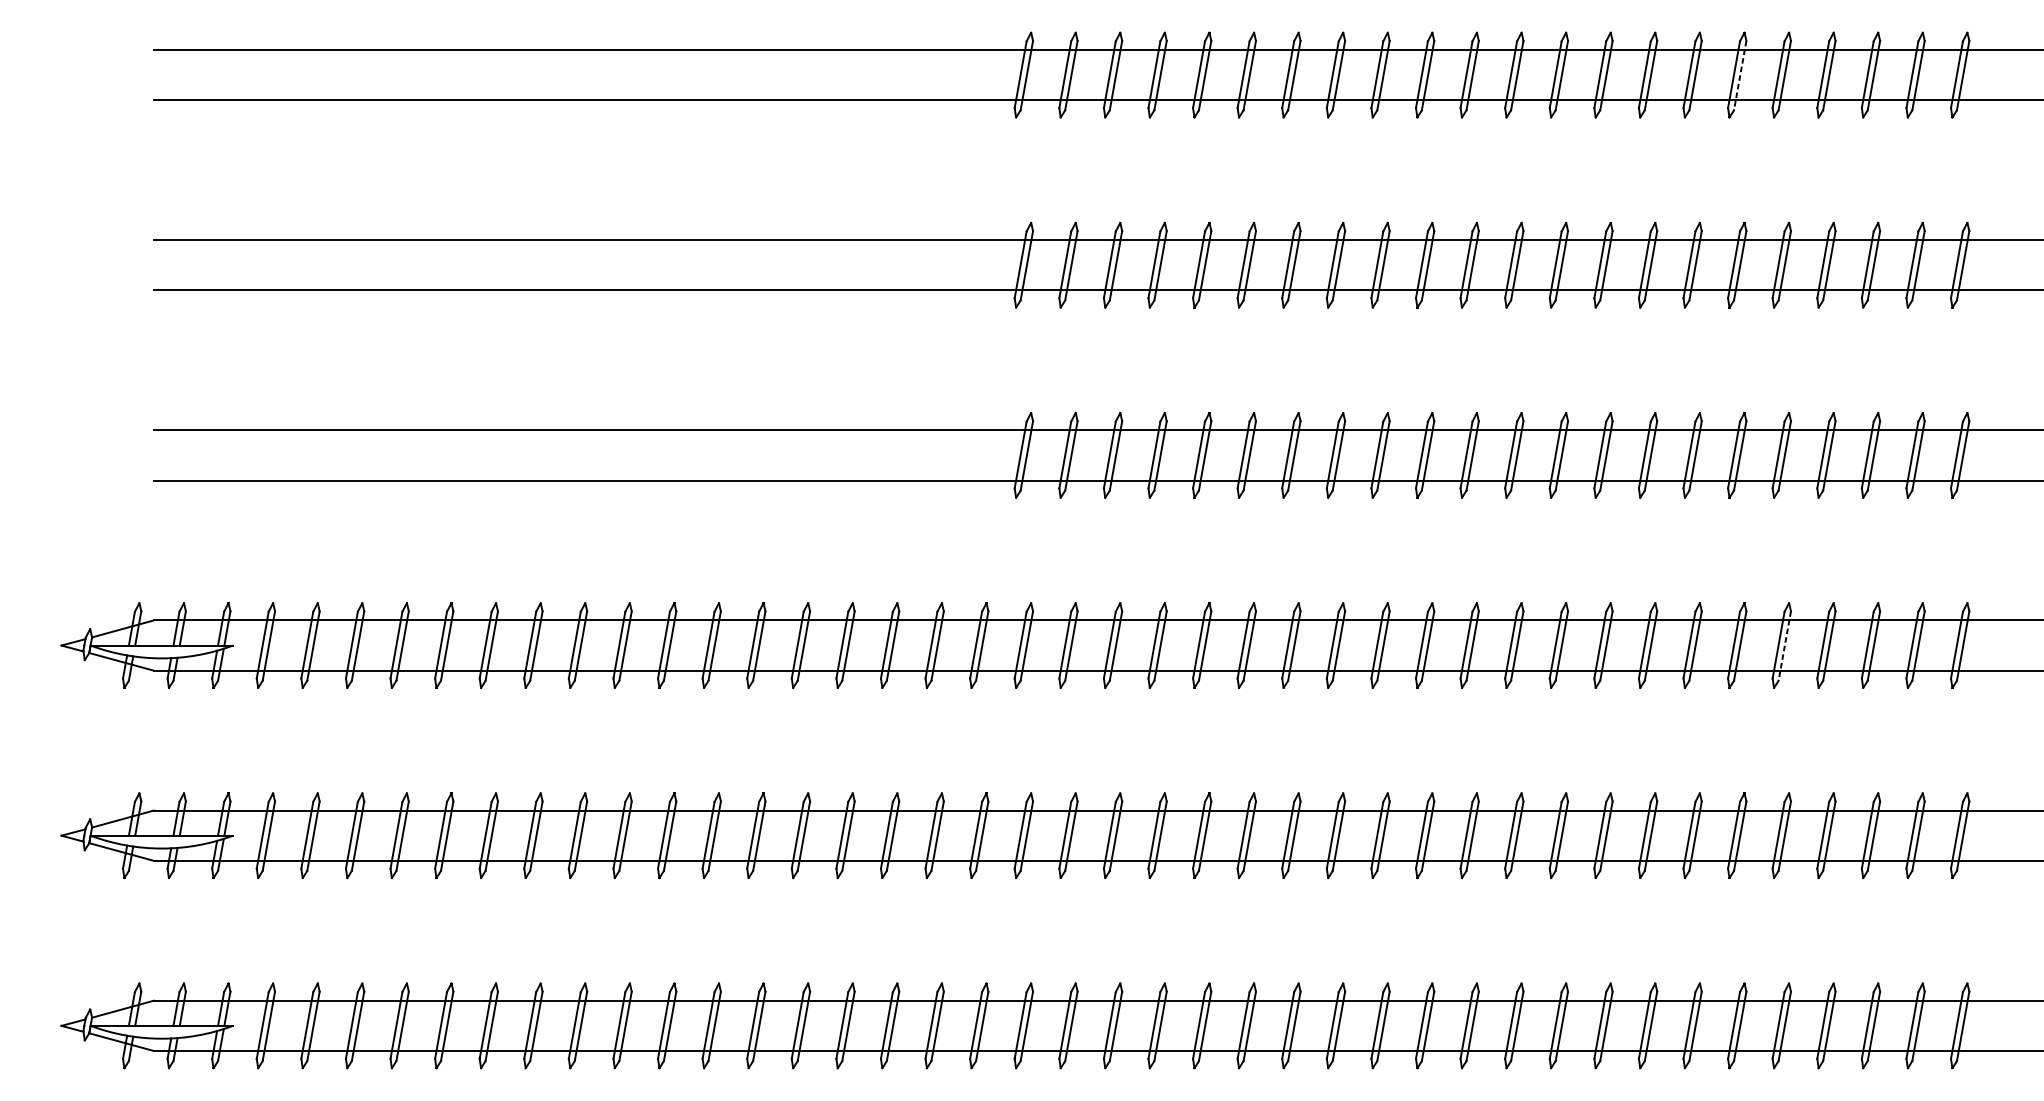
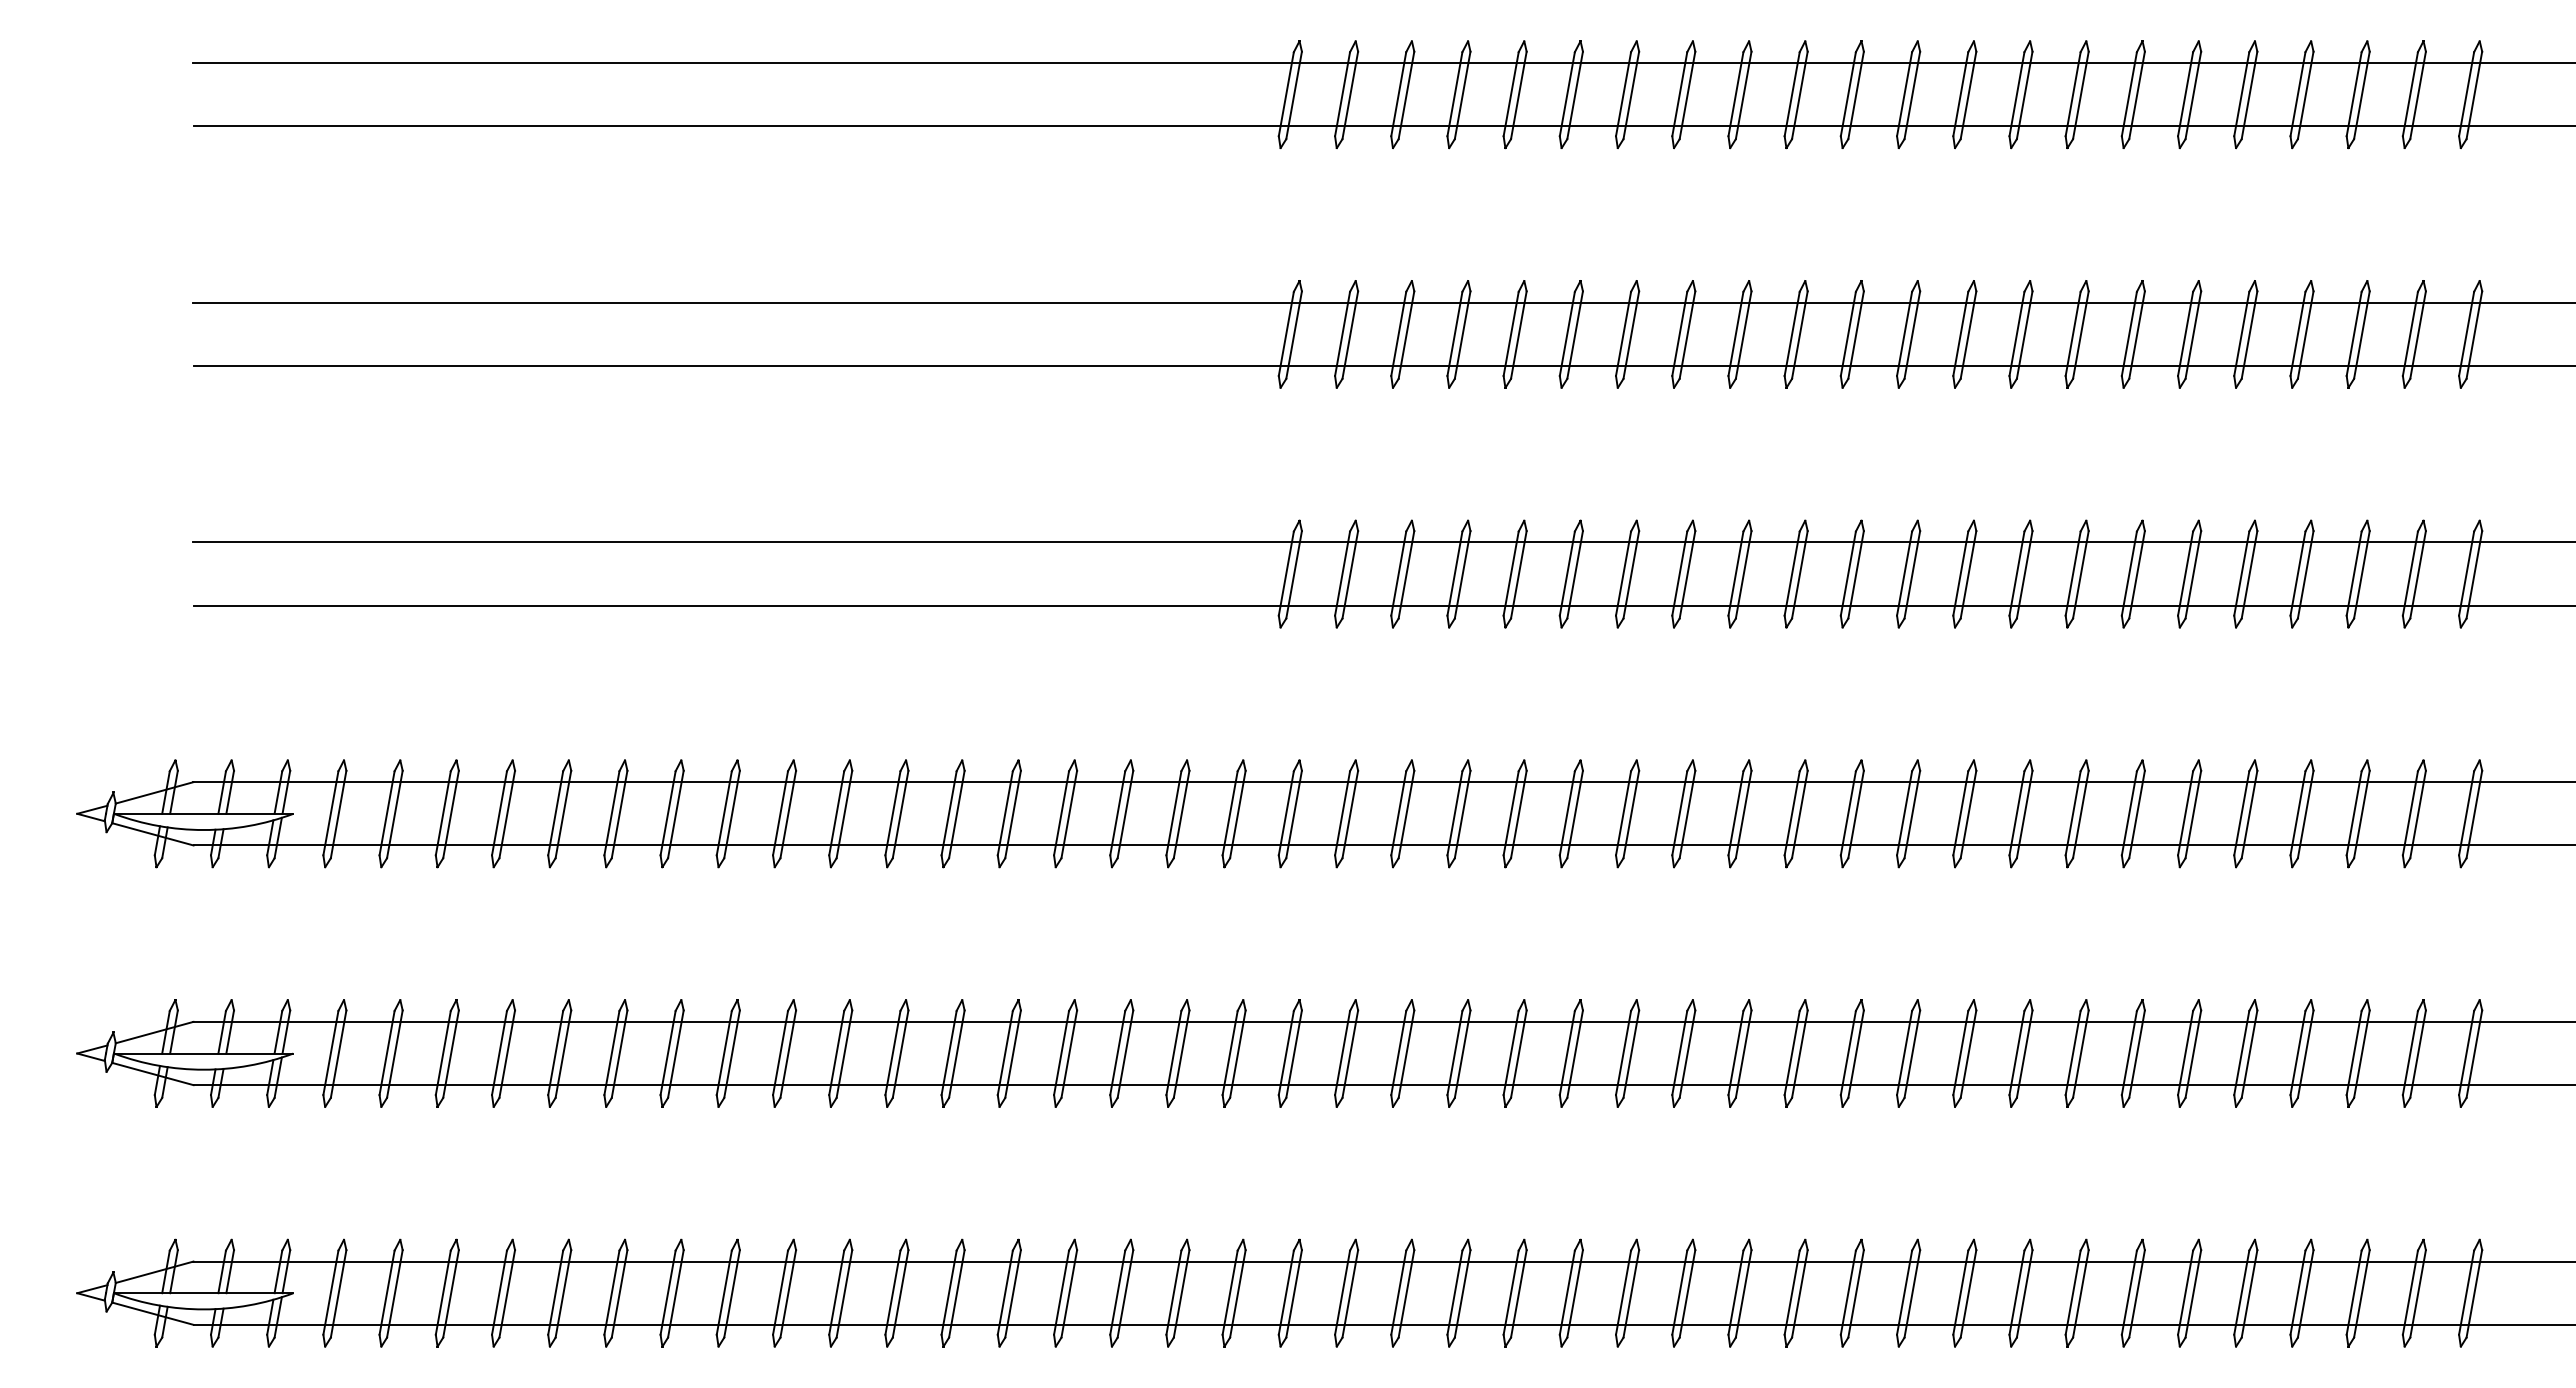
line: (1740, 75) -> (2193, 95), dashed -> solid
line: (1784, 646) -> (2249, 814), dashed -> solid

